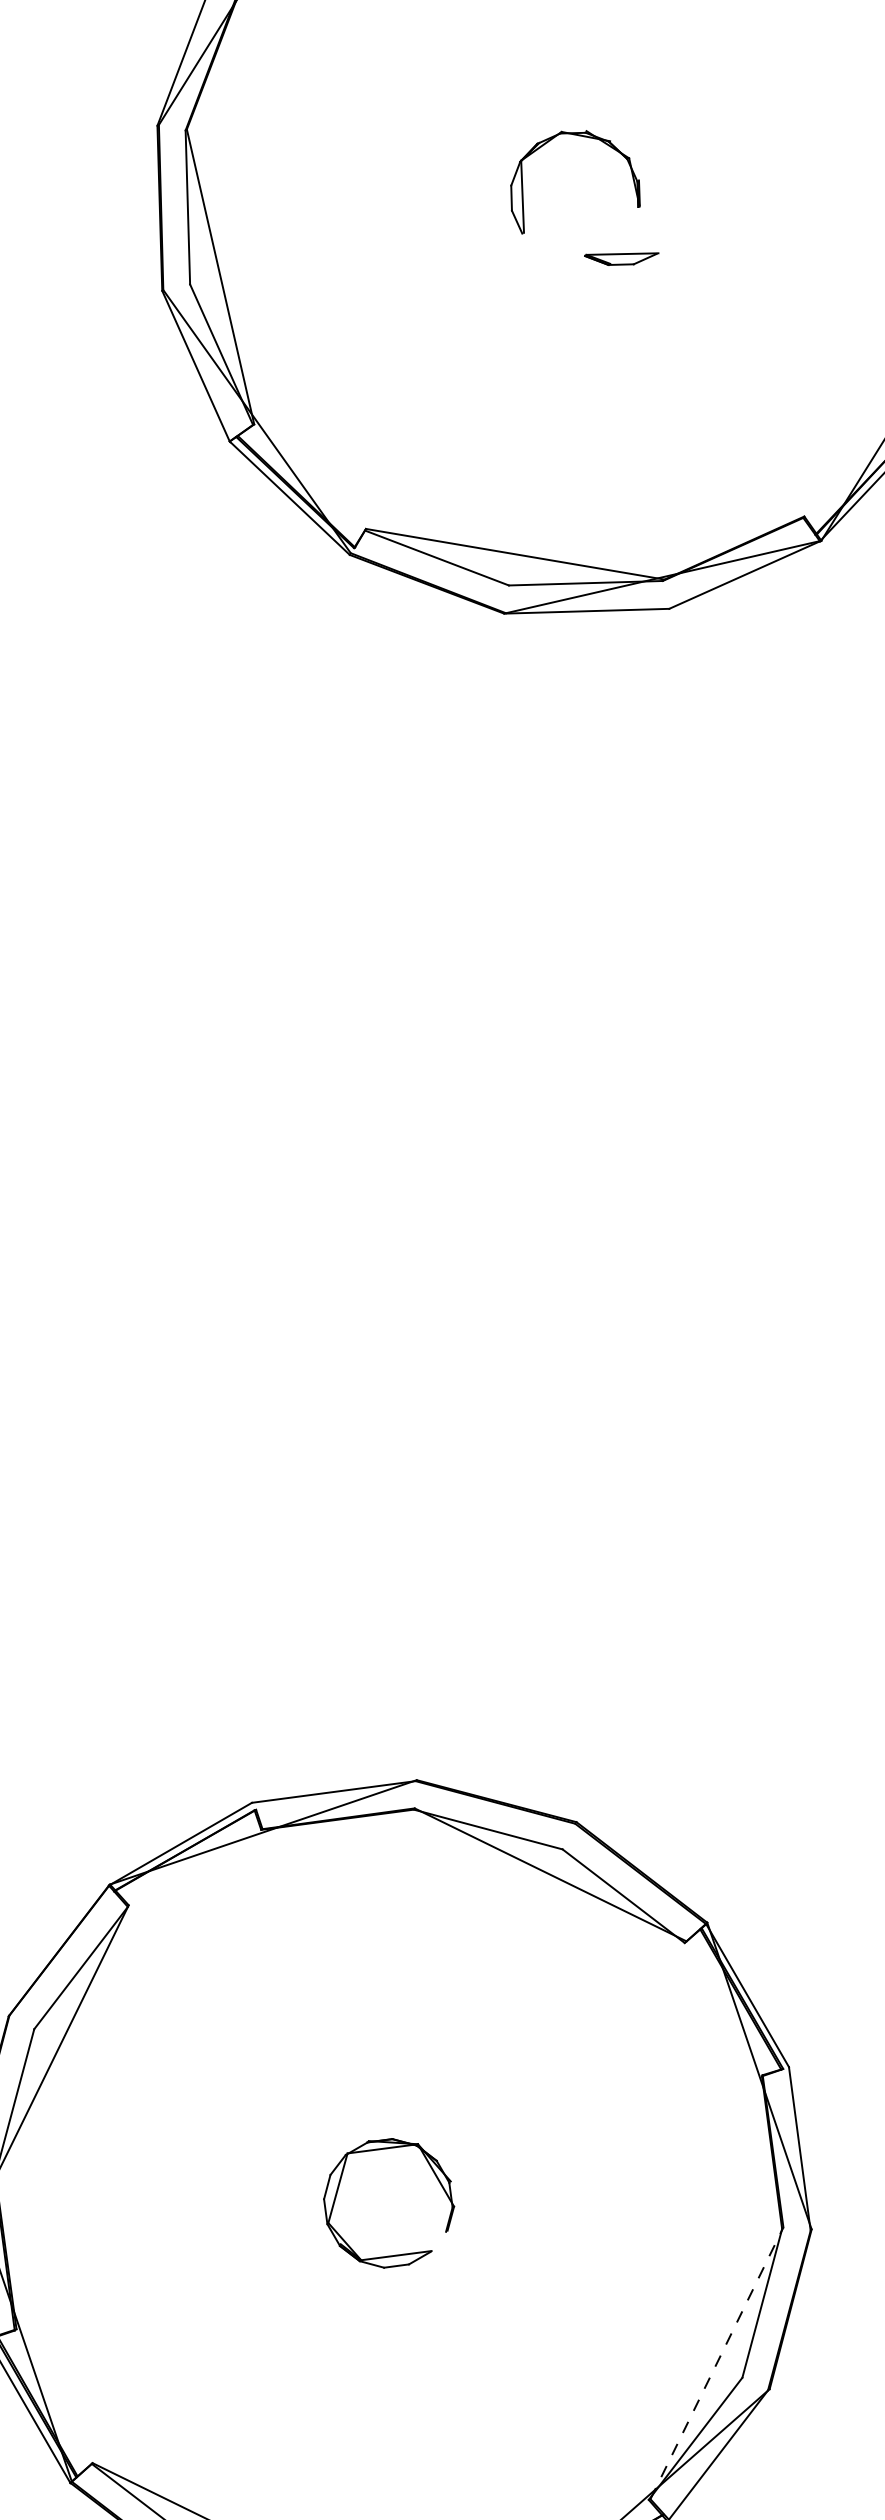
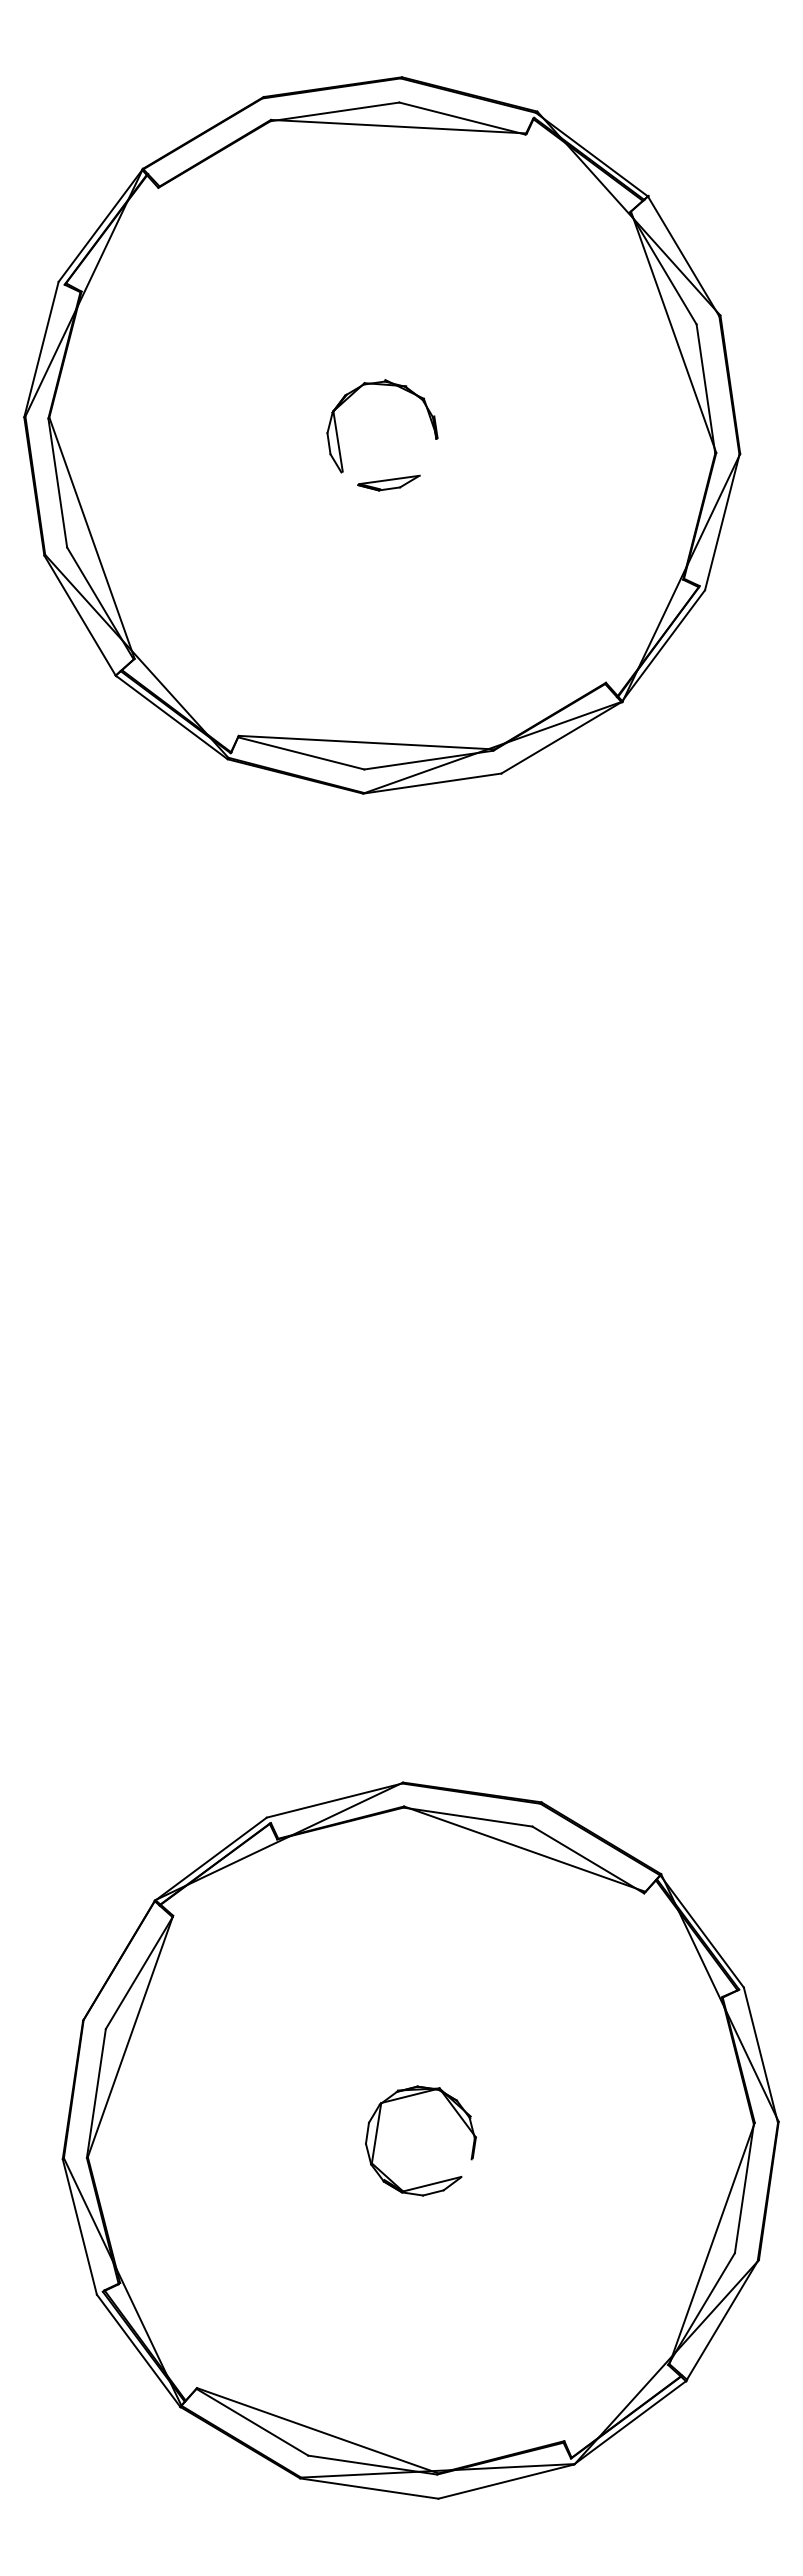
part: (620, 256) -> (388, 482), moved
line: (717, 2363) -> (712, 2243), dashed -> solid

